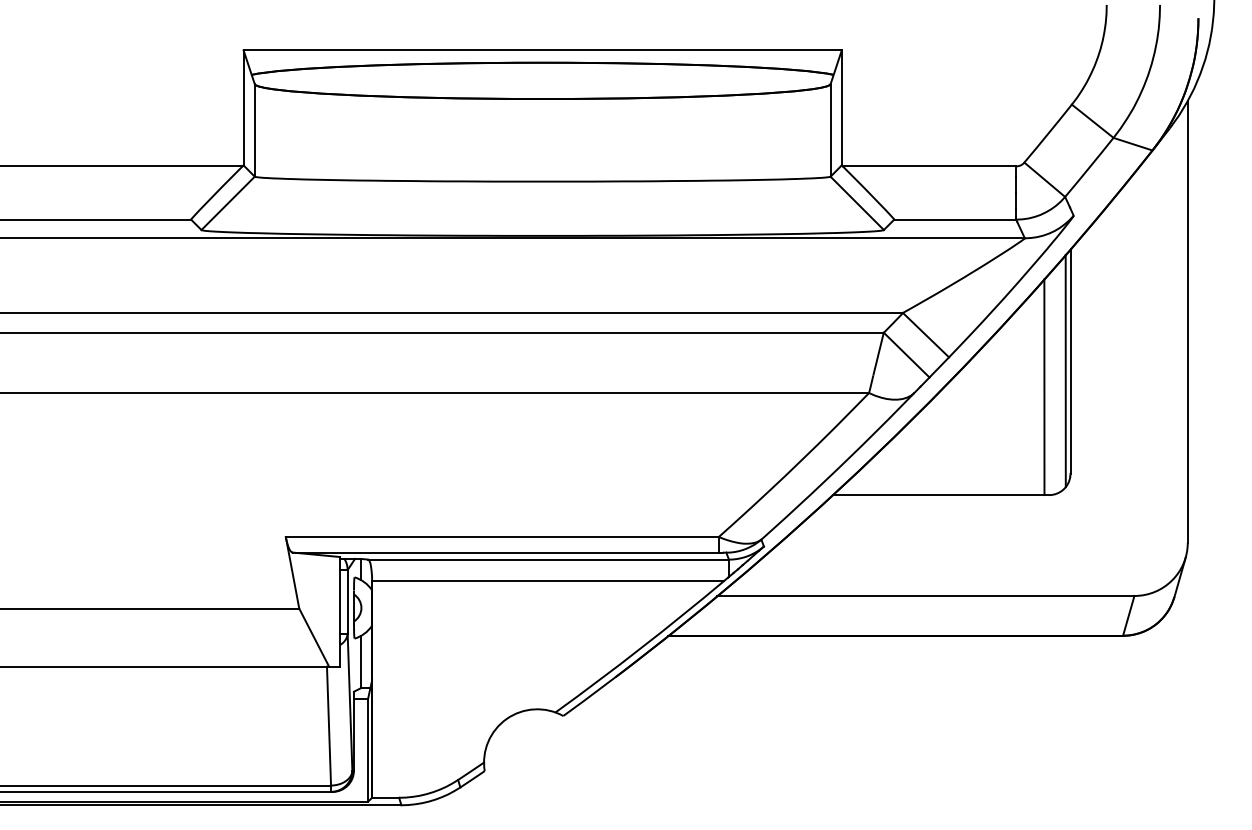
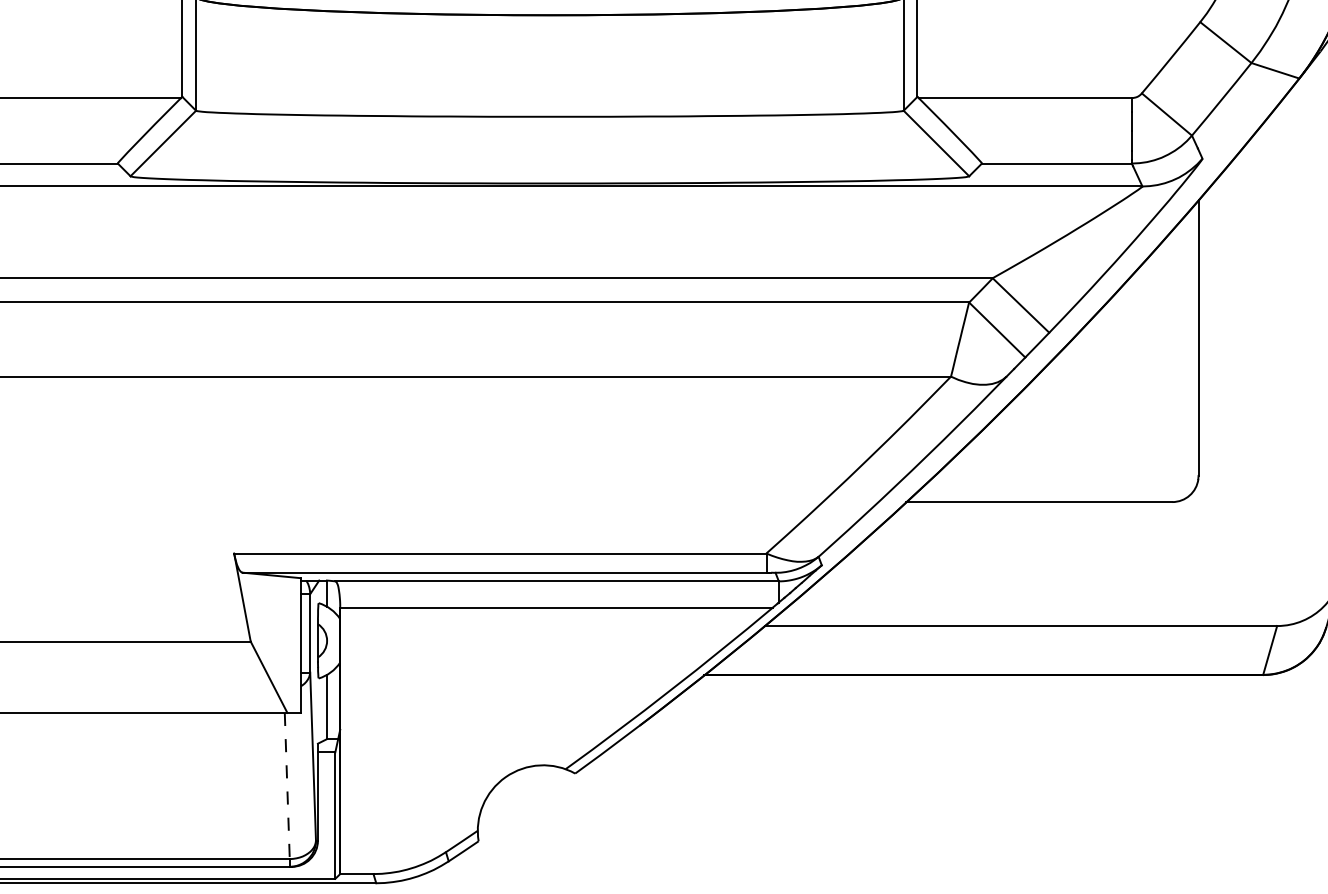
line: (1065, 370) -> (1192, 348), removed
line: (1044, 387) -> (1166, 369), removed
line: (329, 726) -> (287, 786), solid -> dashed

